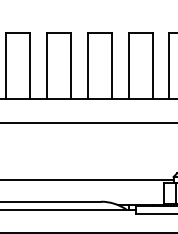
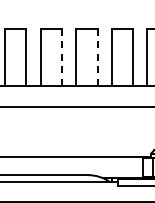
line: (71, 66) -> (62, 57), solid -> dashed
line: (112, 66) -> (97, 57), solid -> dashed

